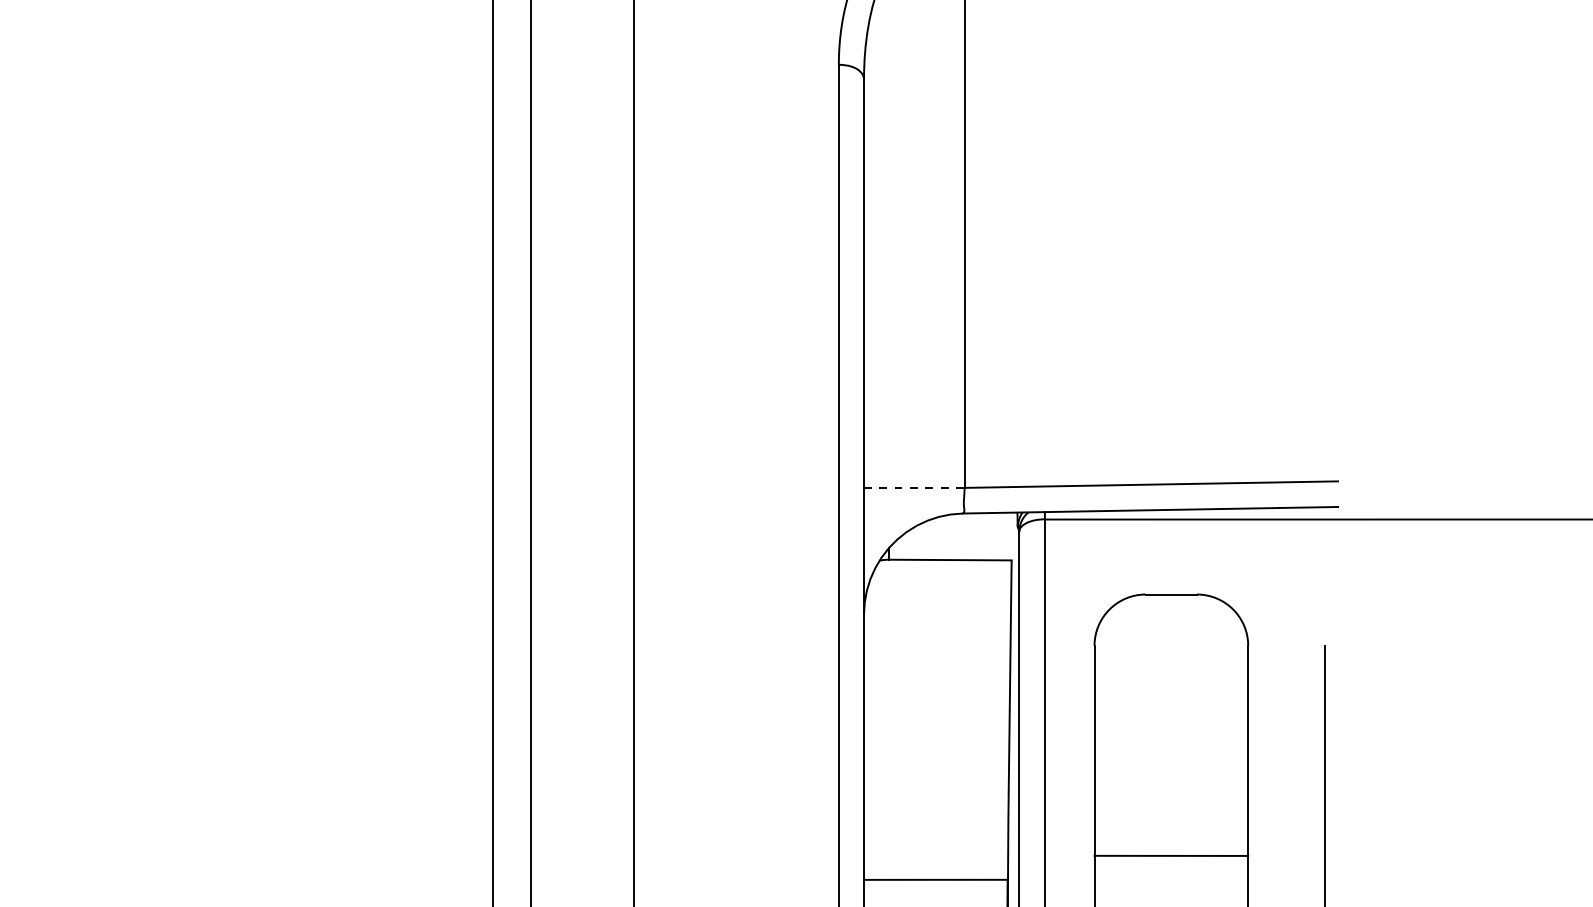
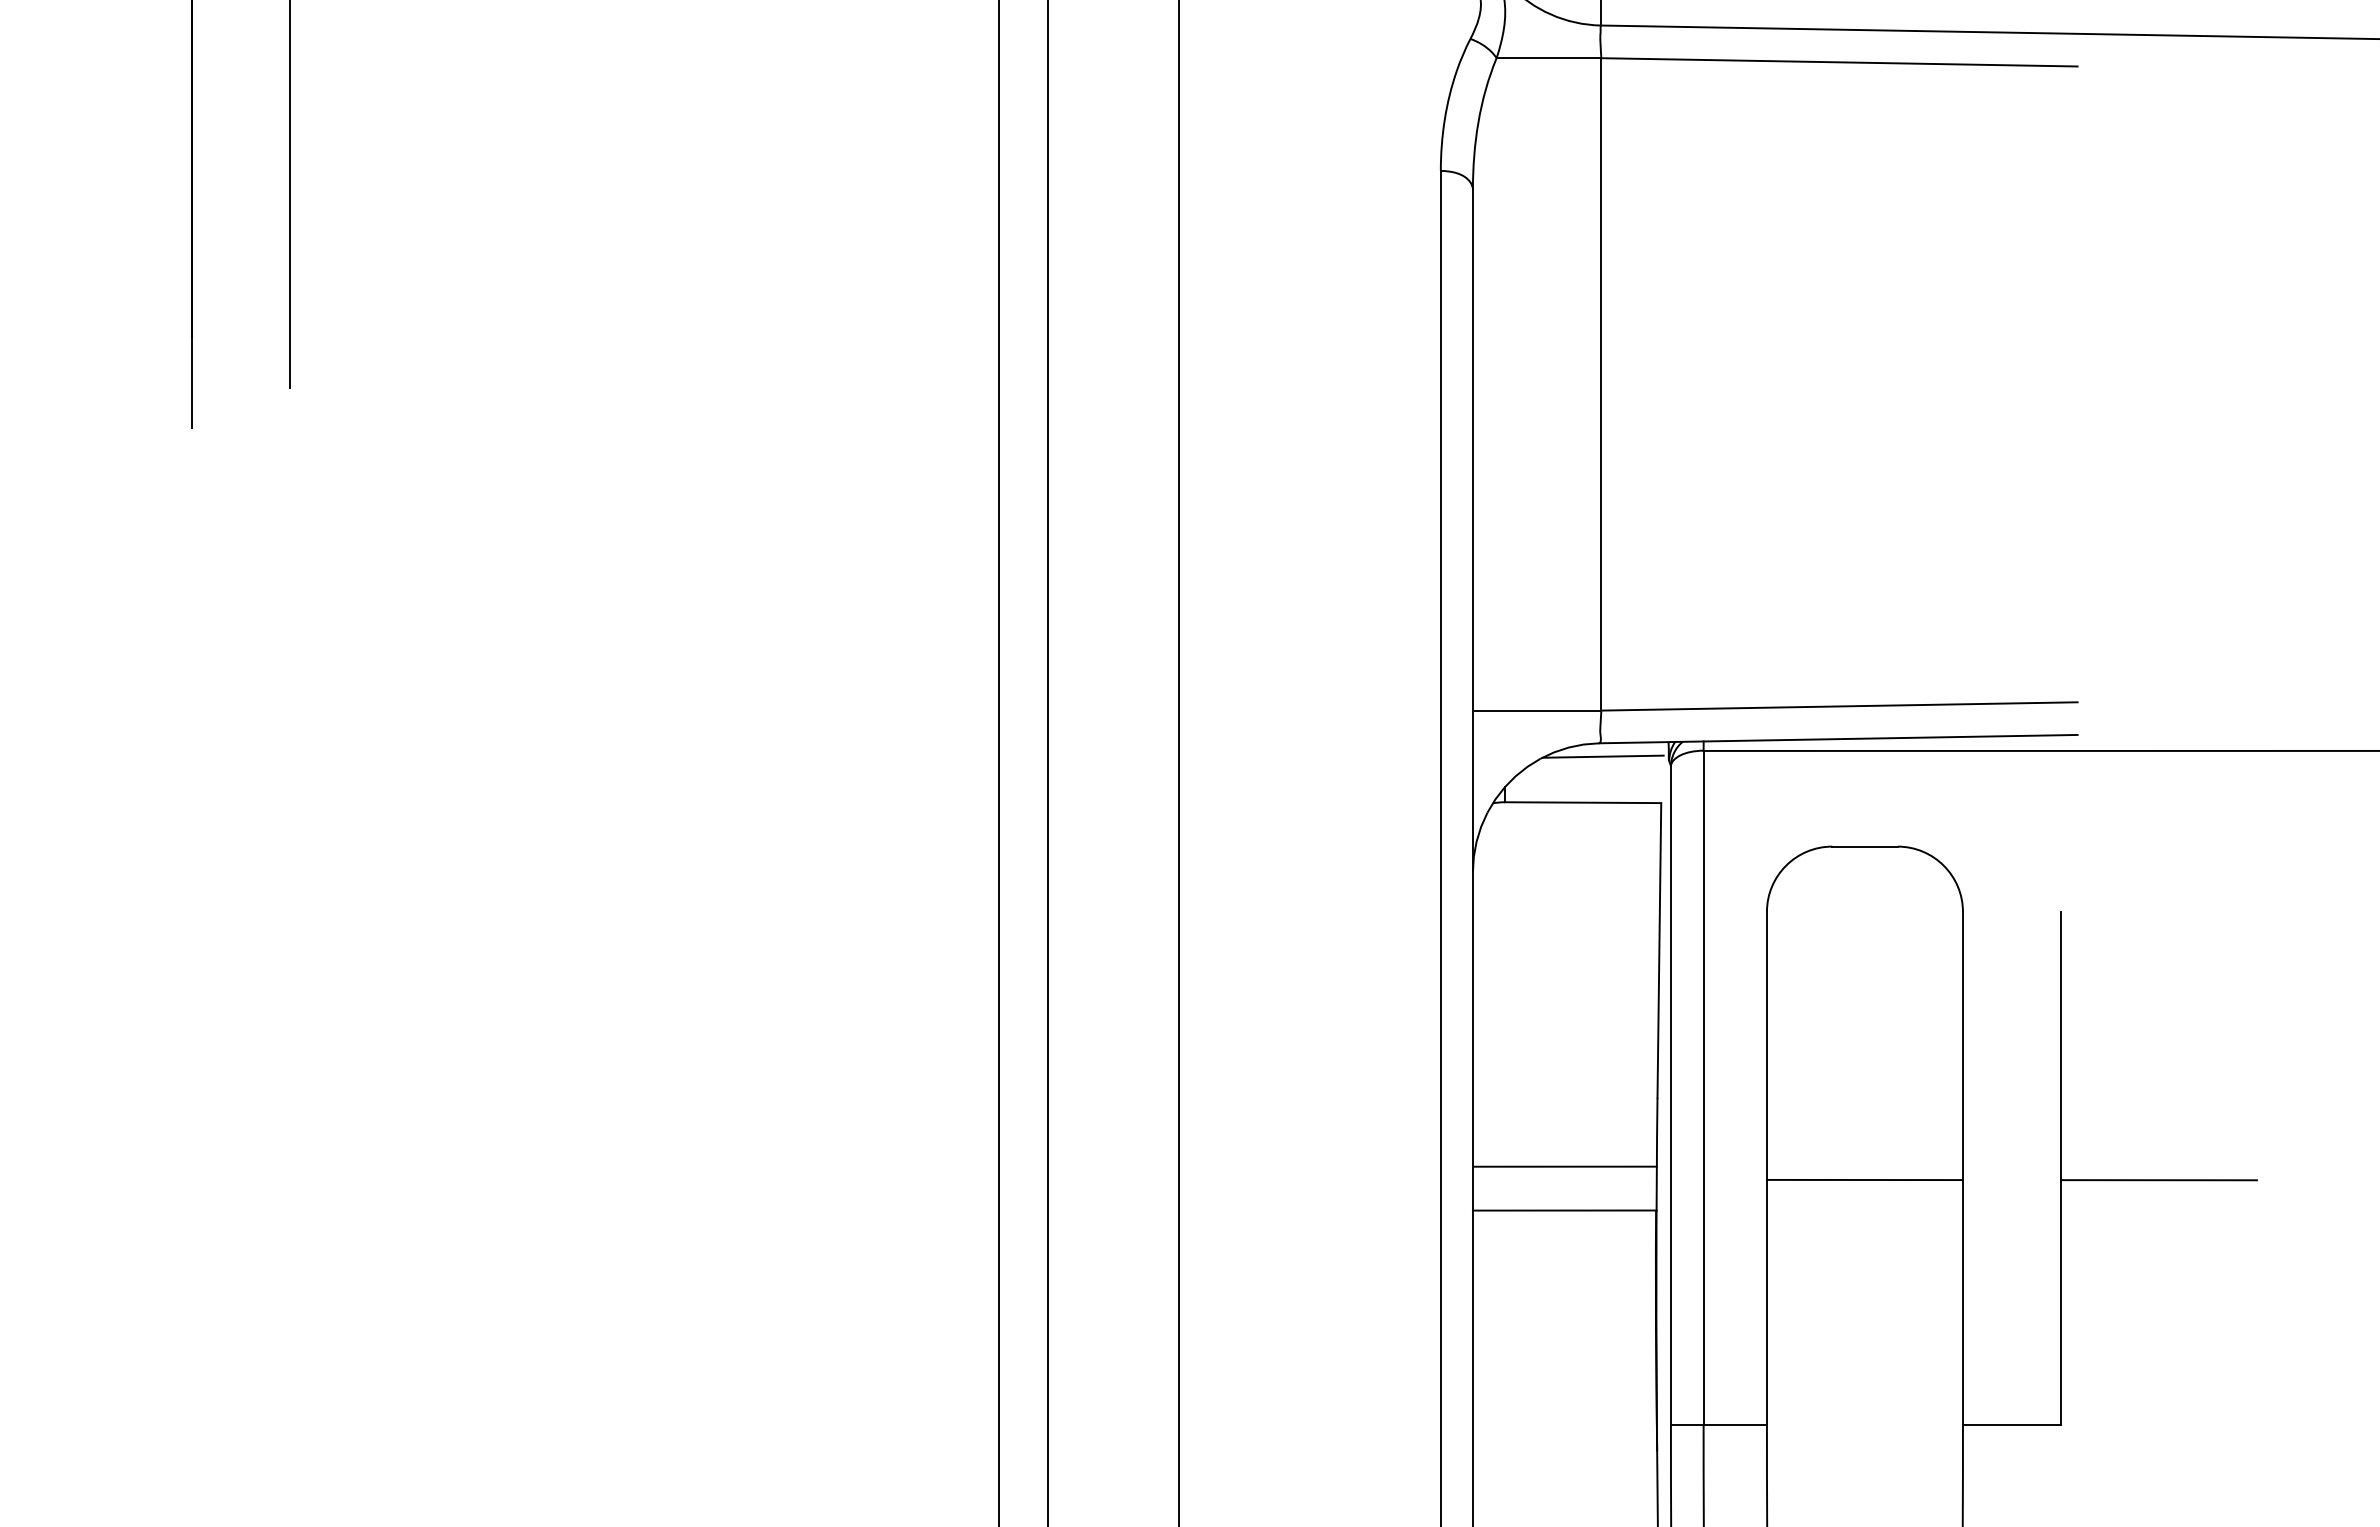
line: (914, 487) -> (1537, 710), dashed -> solid
line: (965, 523) -> (1602, 756), added
line: (935, 845) -> (1564, 1166), added
line: (1401, 856) -> (2158, 1180), added

